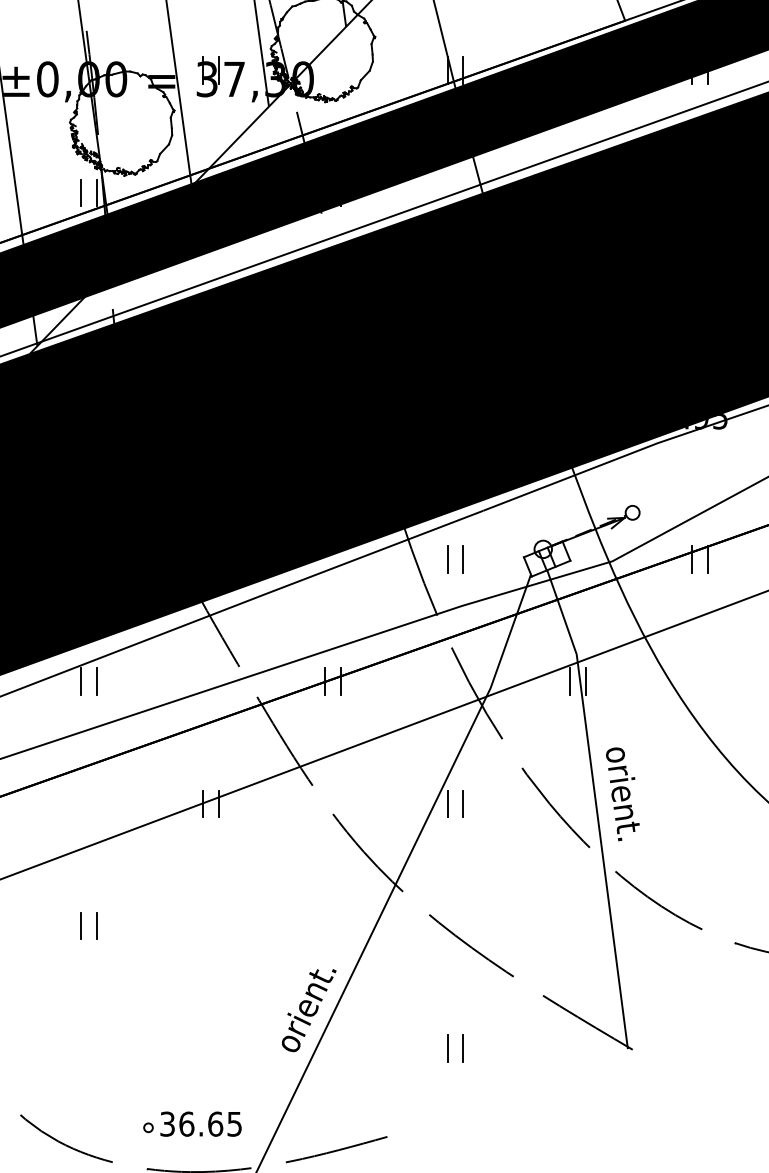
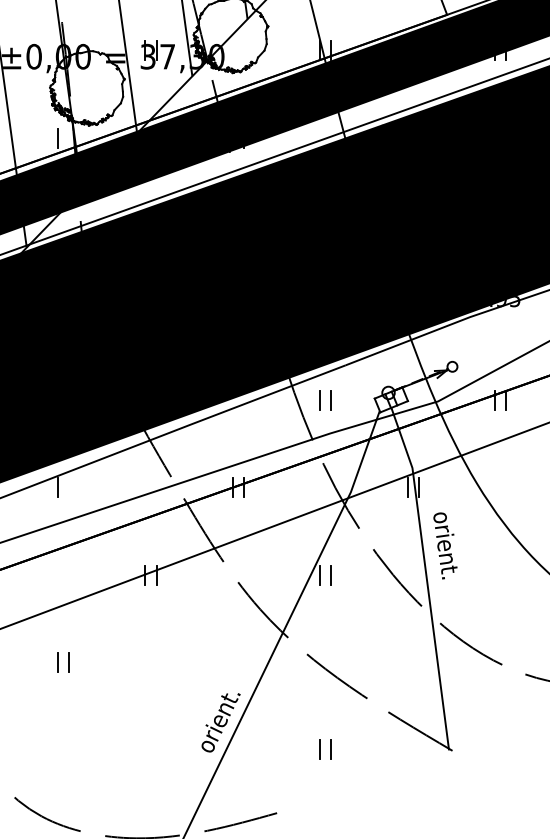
line: (96, 192) -> (69, 137), removed
line: (96, 681) -> (69, 487), removed
text: (622, 794) -> (445, 546), moved
part: (192, 1123) -> (137, 803), removed

